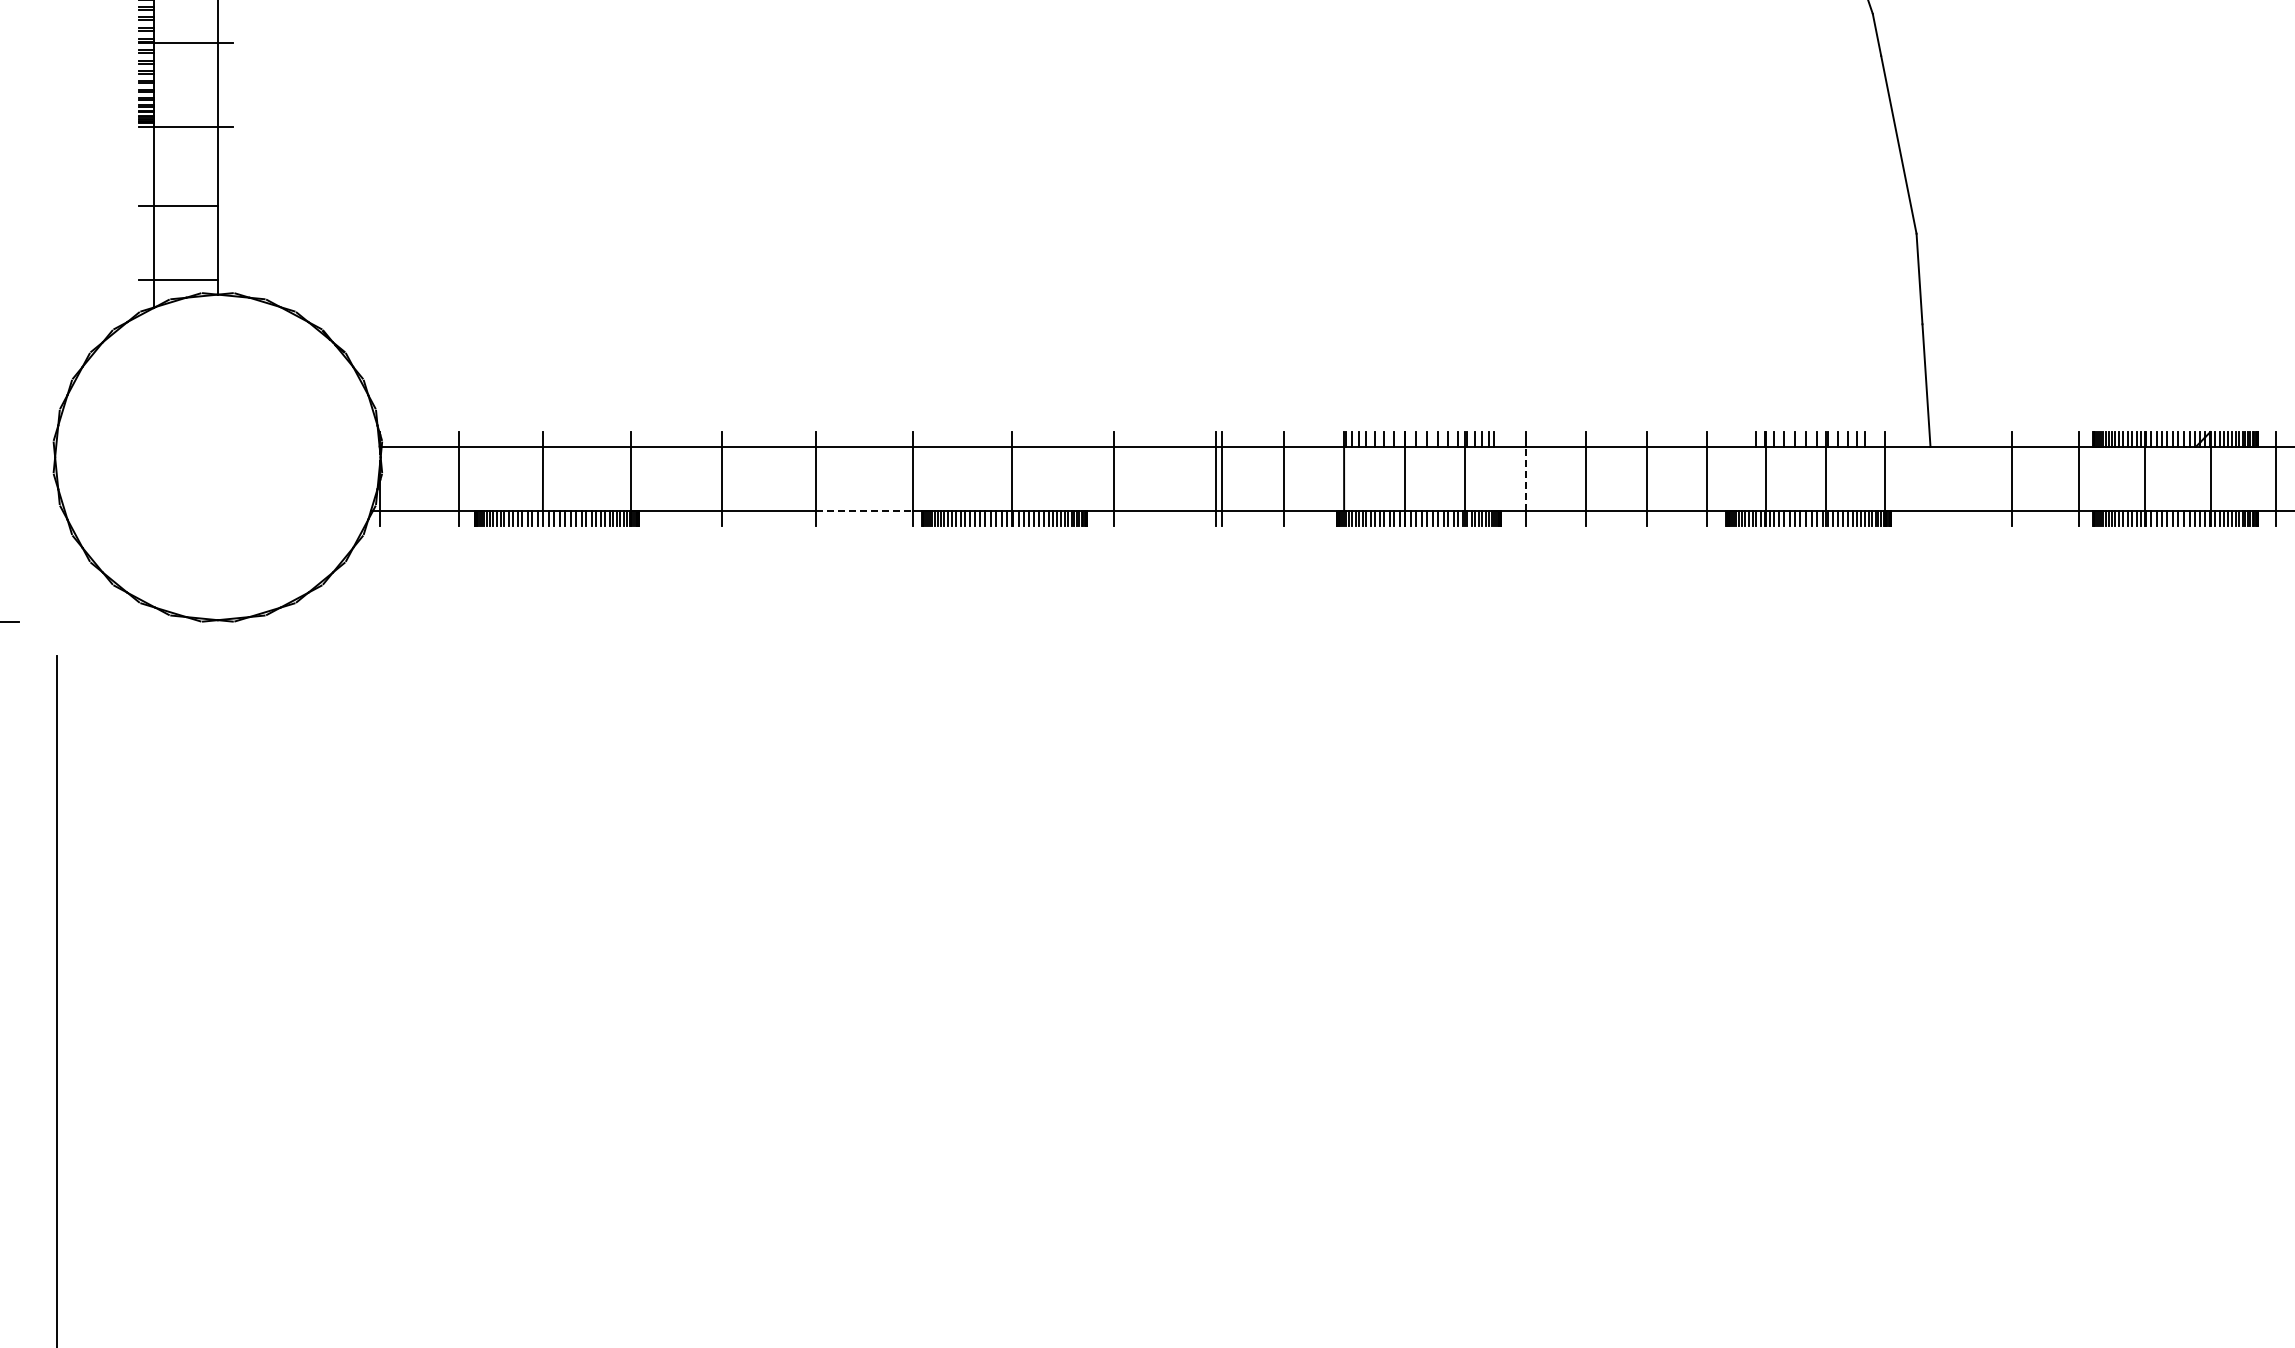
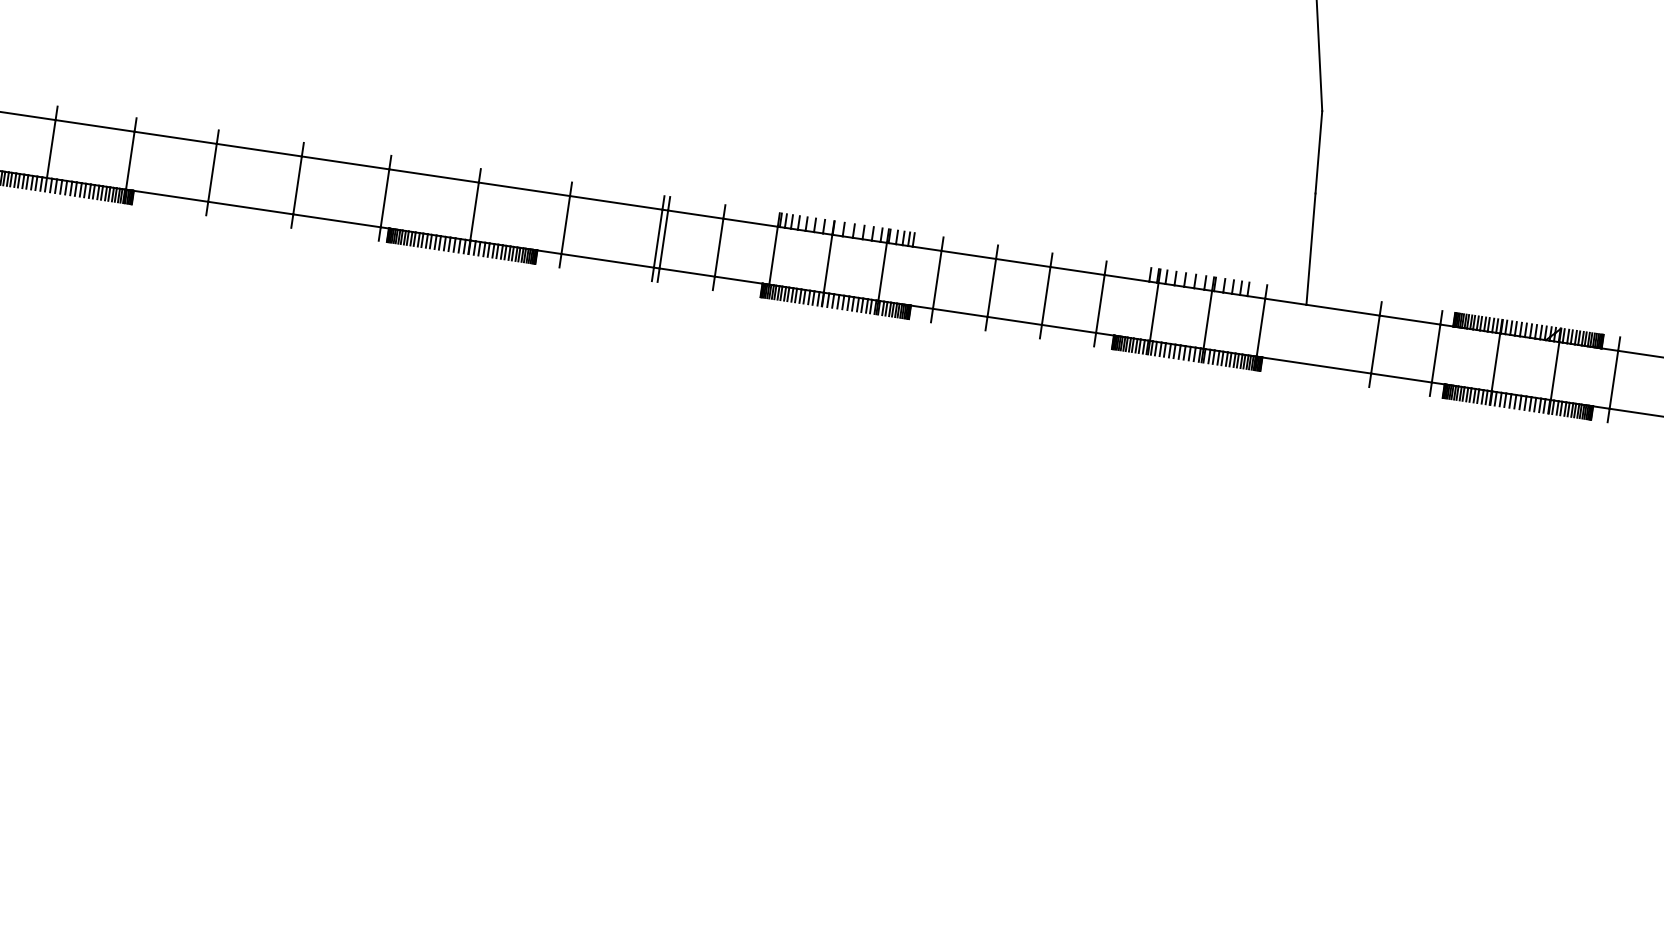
line: (1525, 478) -> (937, 279), dashed -> solid
line: (864, 510) -> (336, 220), dashed -> solid

